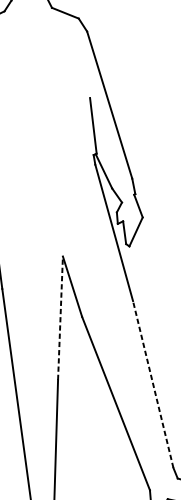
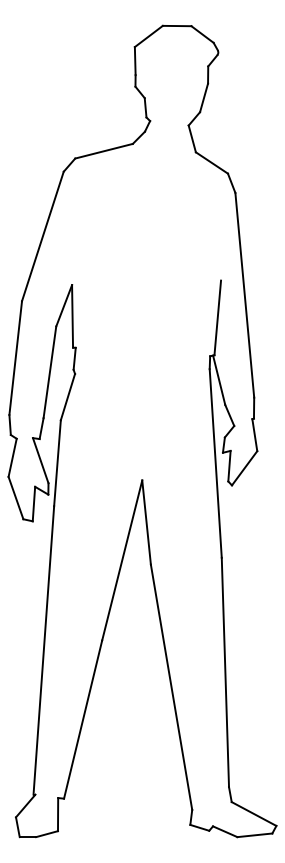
line: (60, 318) -> (122, 560), dashed -> solid
line: (153, 384) -> (225, 672), dashed -> solid

